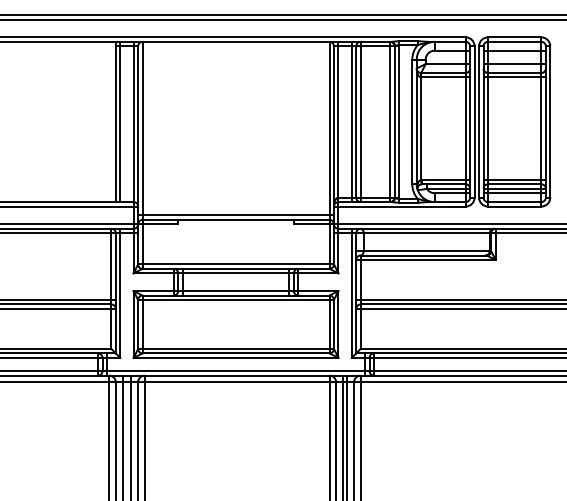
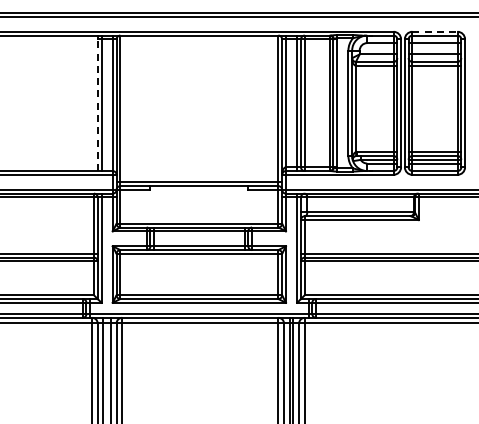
line: (514, 37) -> (434, 31), solid -> dashed
line: (115, 124) -> (97, 105), solid -> dashed

